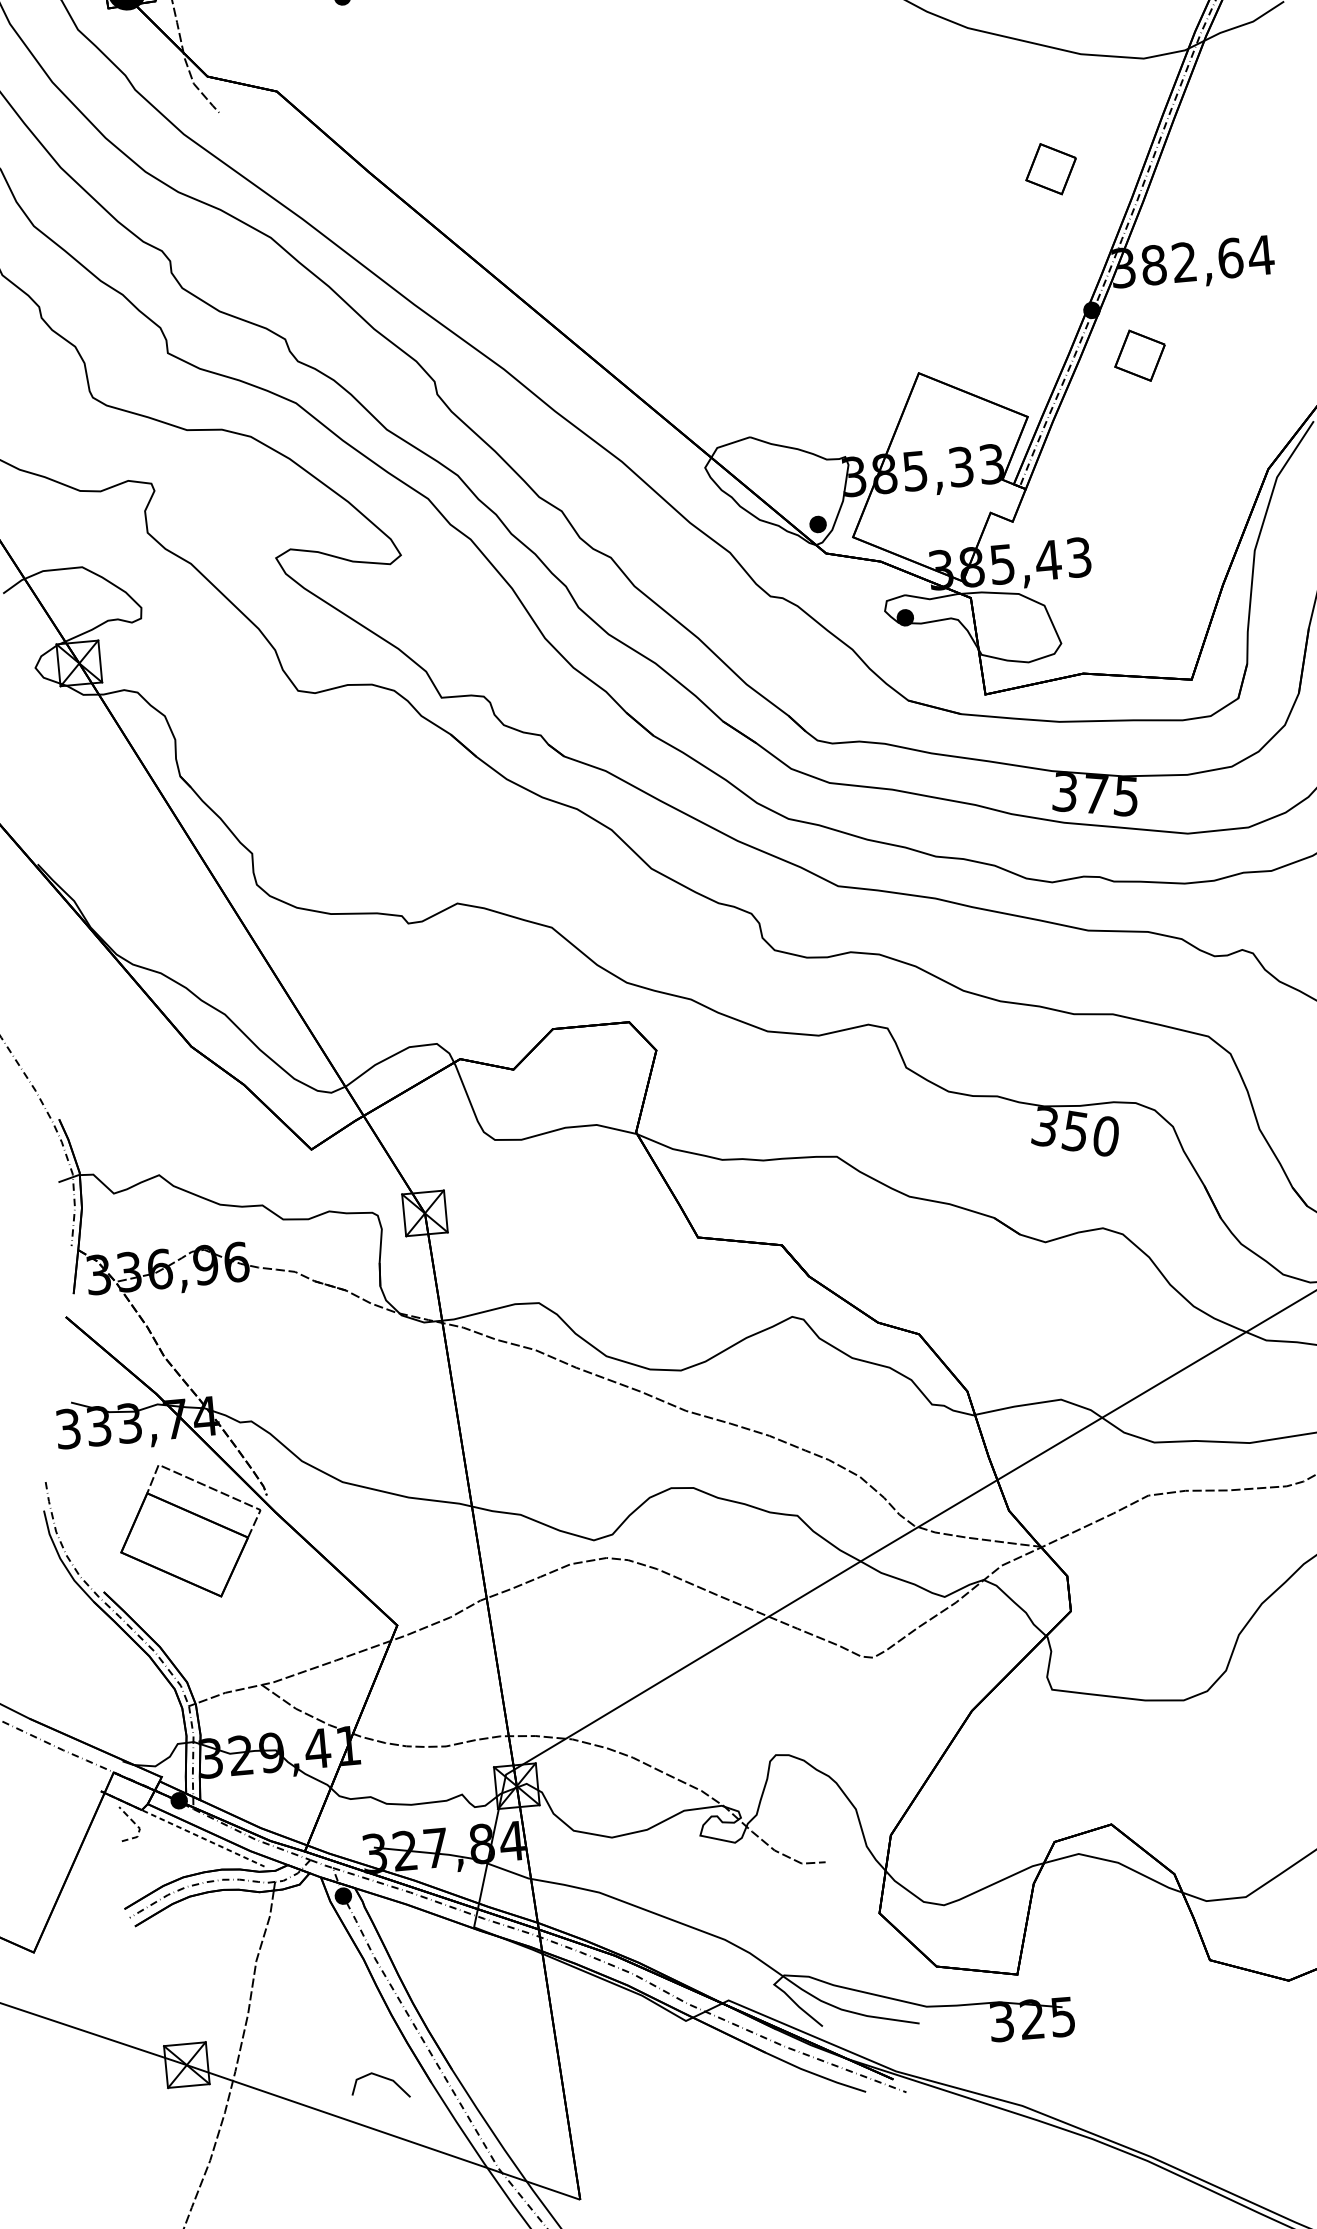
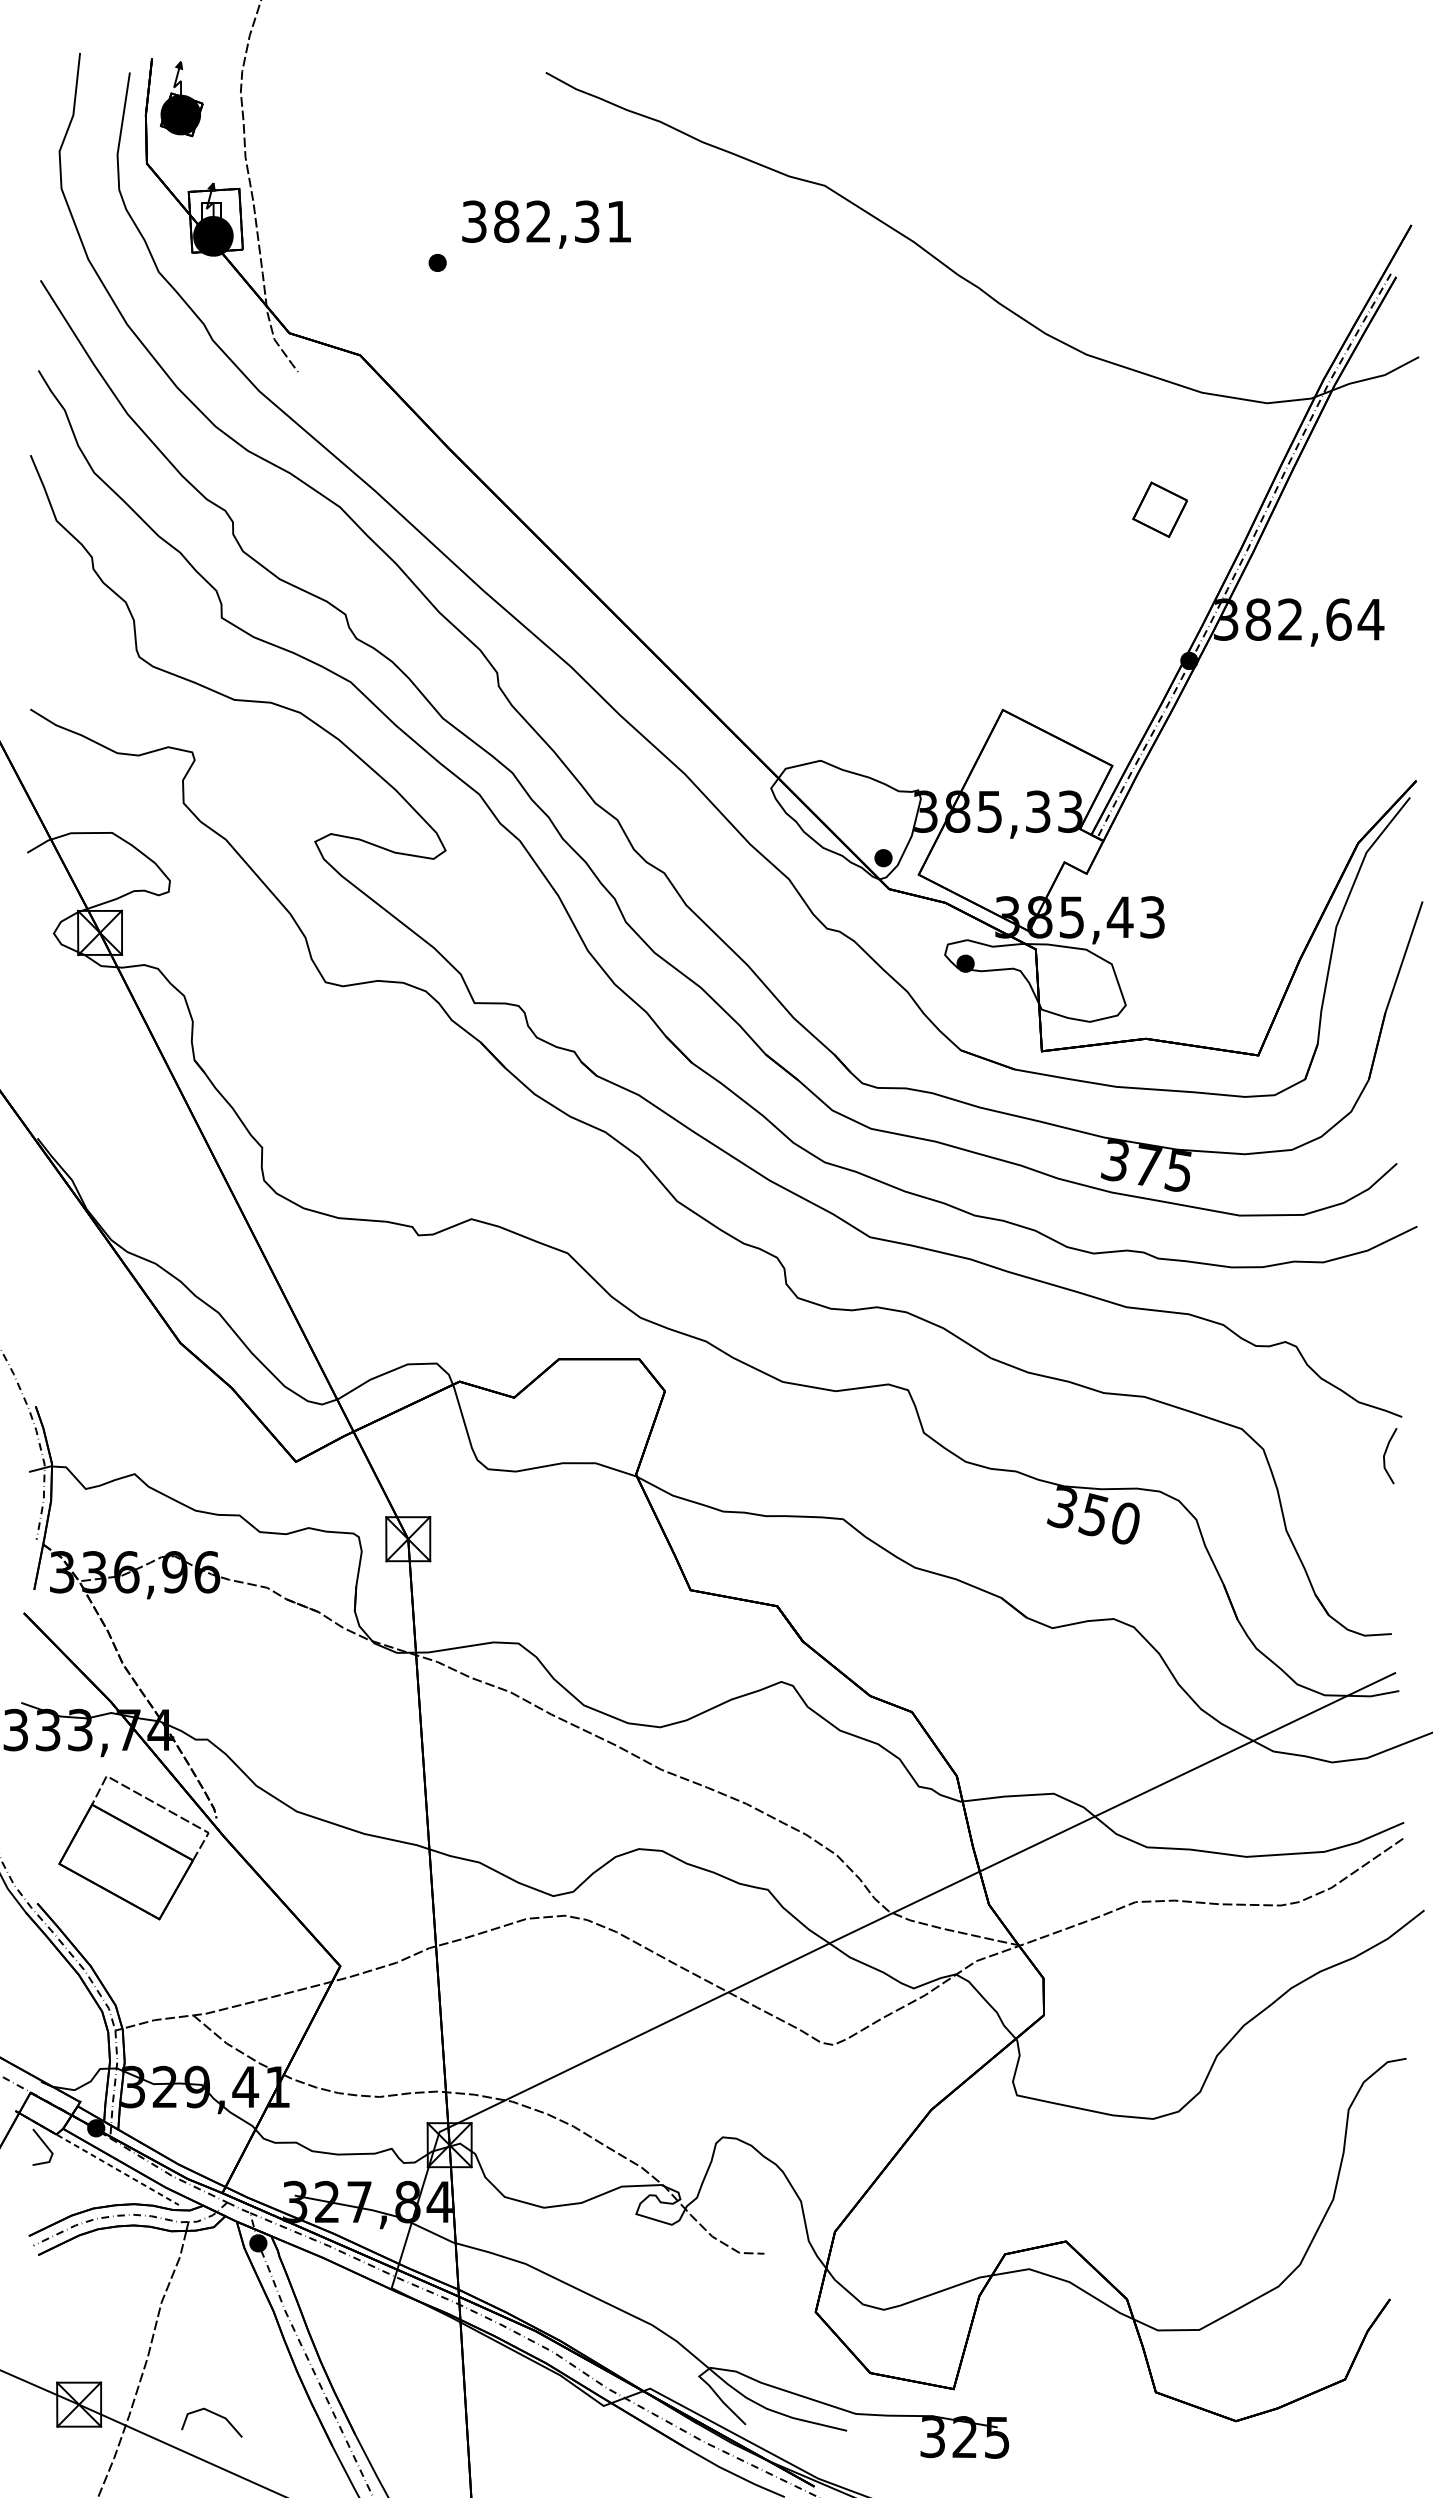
part: (1139, 355) -> (1234, 712), removed
line: (138, 1827) -> (51, 2152), dashed -> solid
line: (382, 2077) -> (214, 2414), moved

